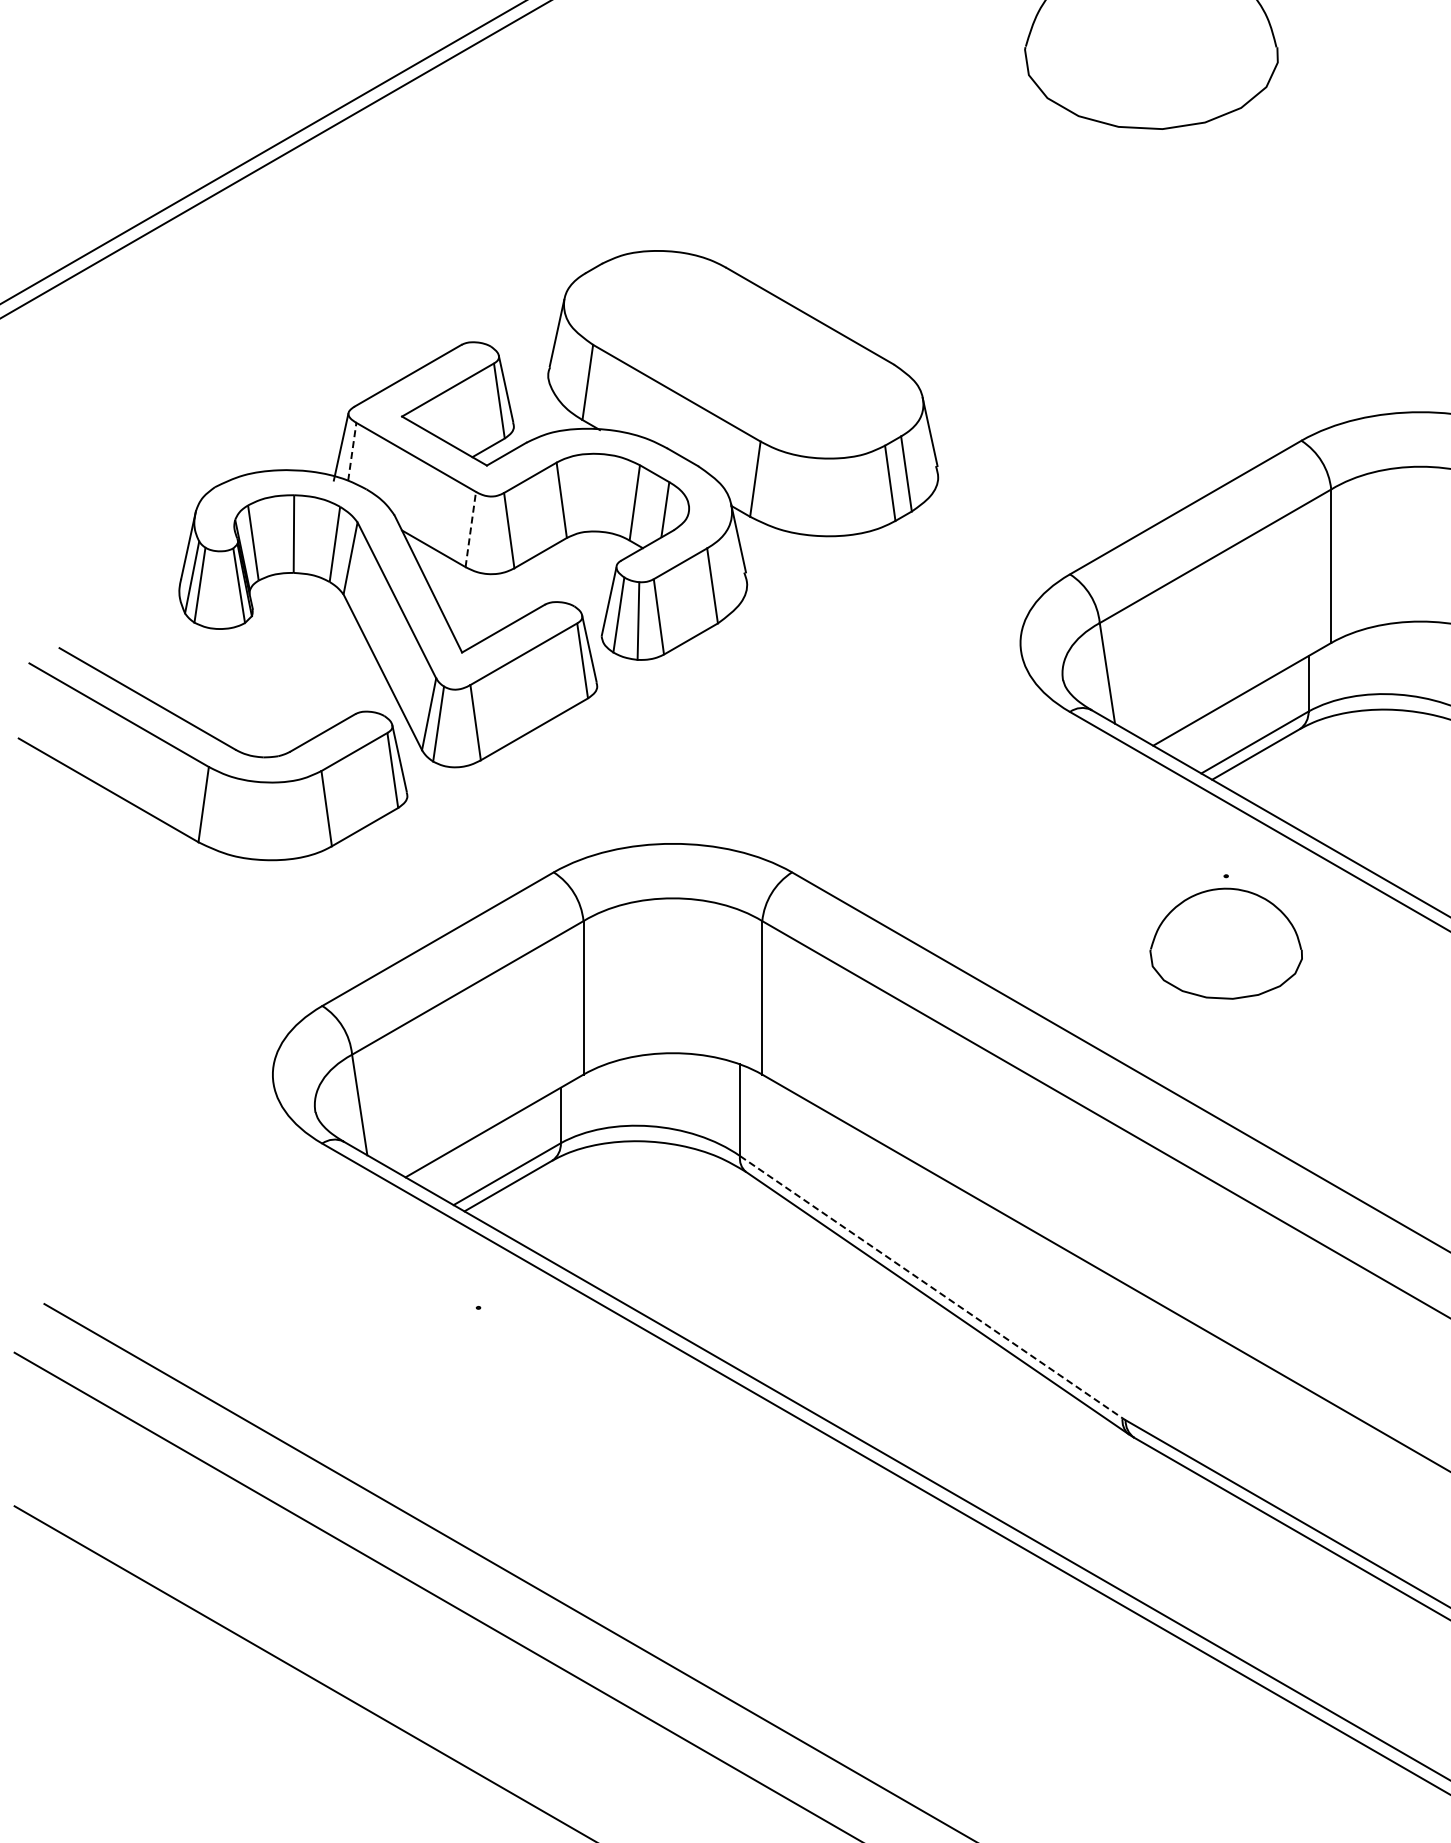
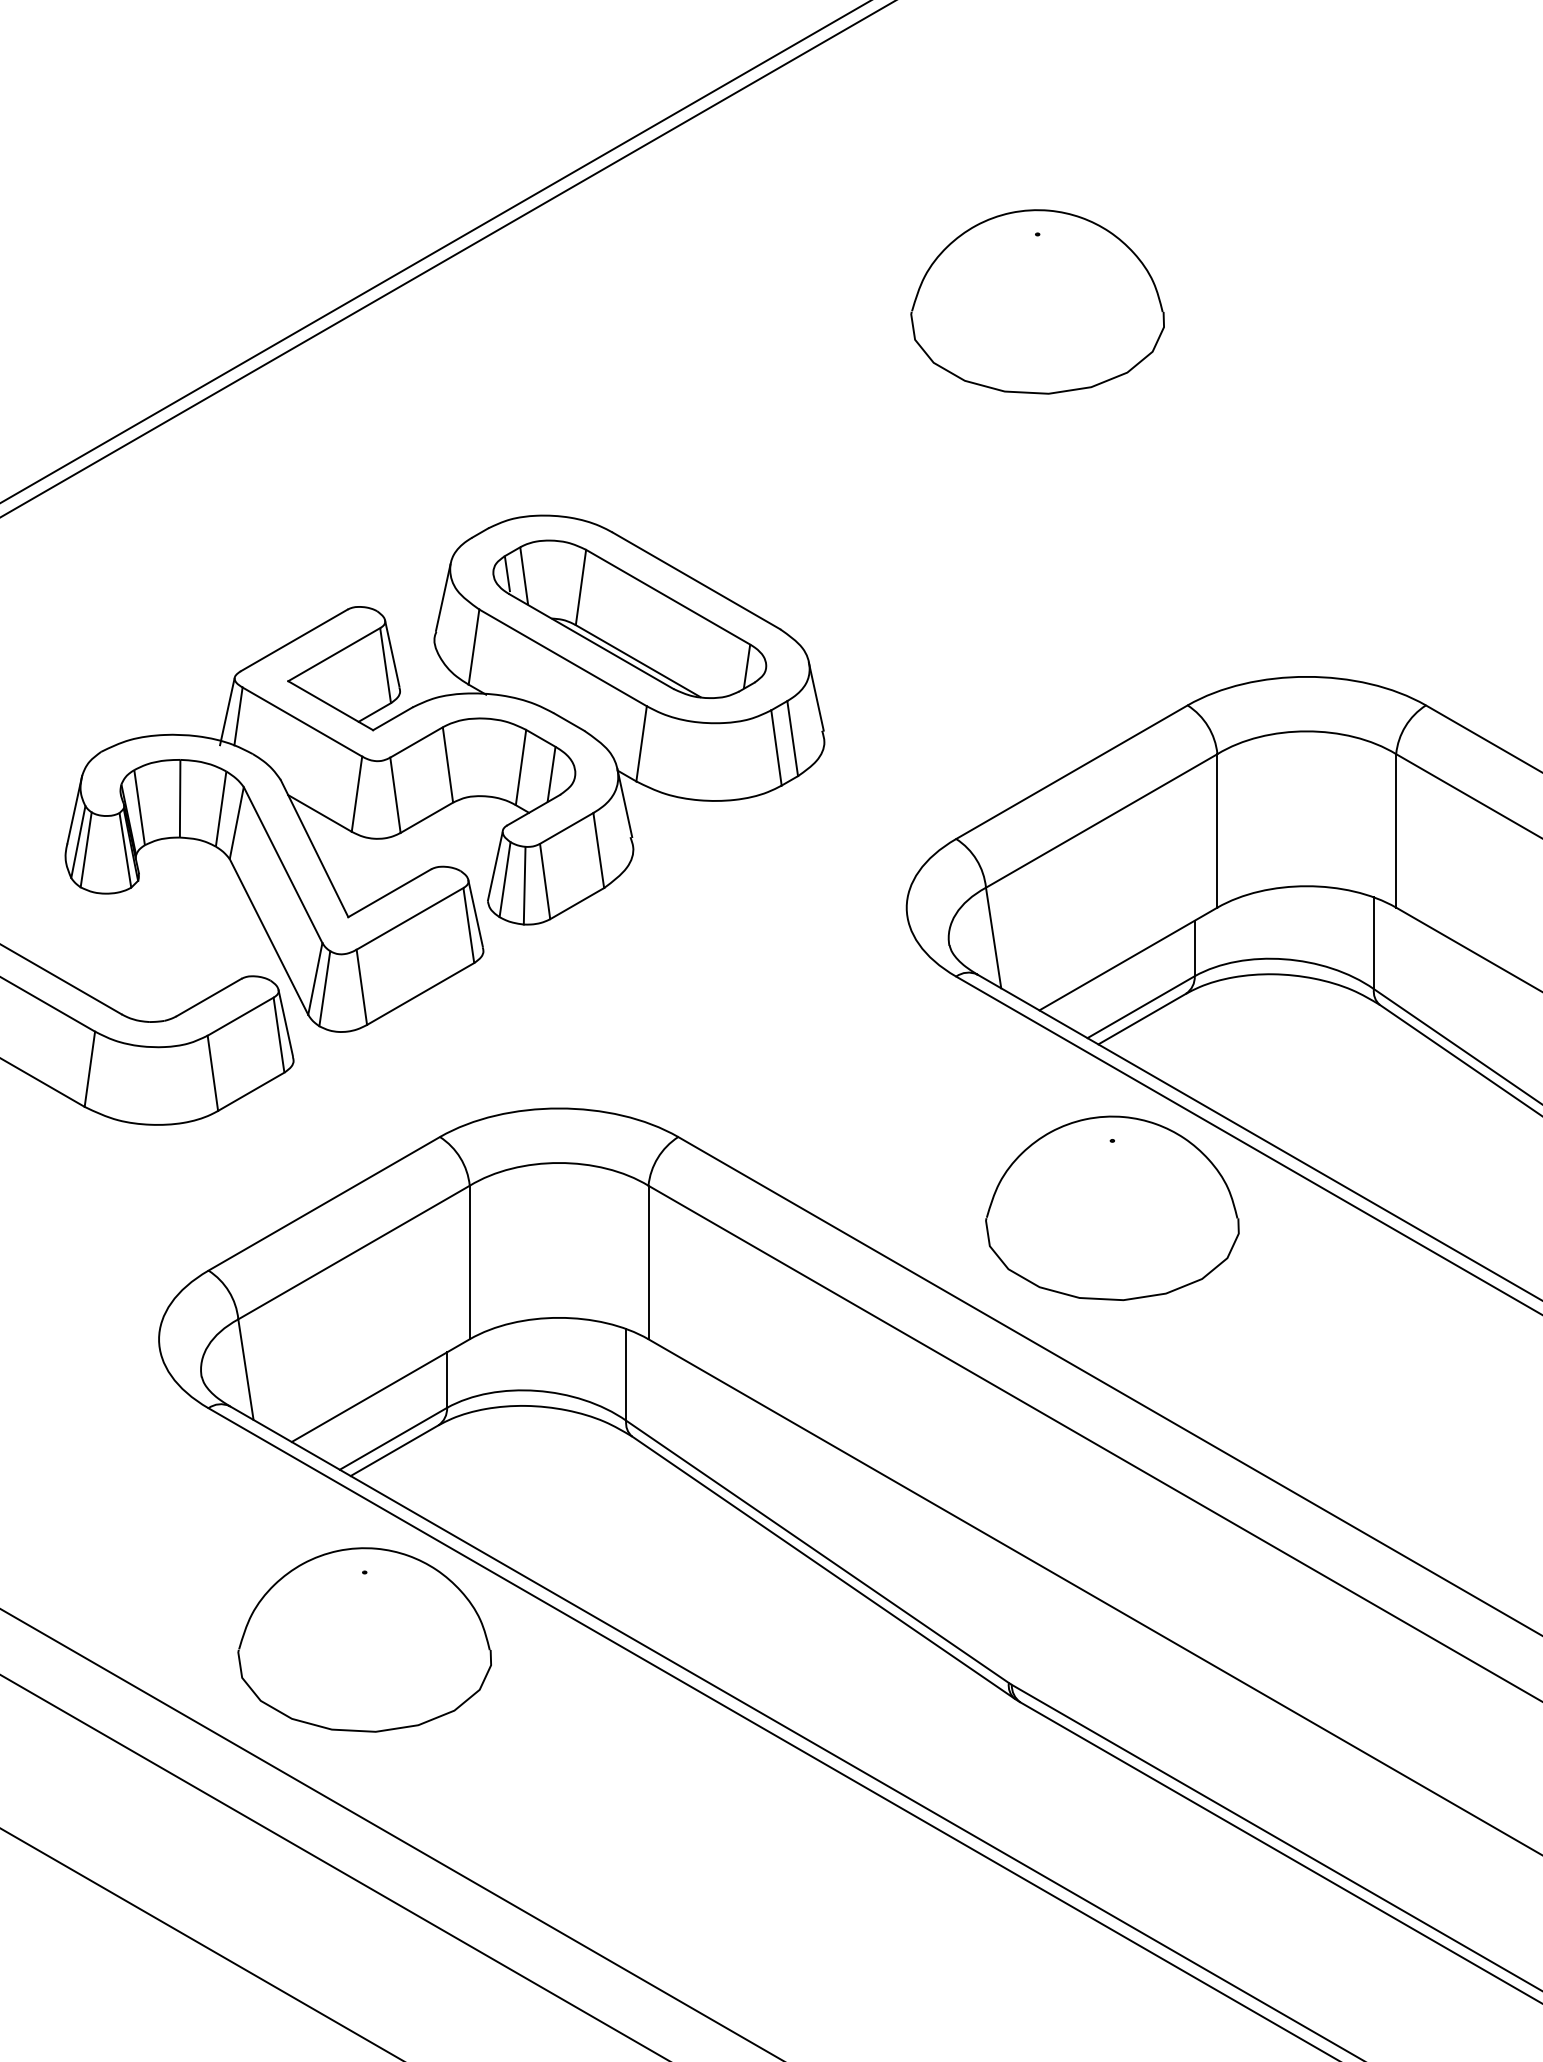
part: (743, 353) -> (629, 618), added
line: (352, 450) -> (238, 715), dashed -> solid
line: (471, 529) -> (357, 794), dashed -> solid
part: (1226, 943) -> (1112, 1208), size x1.67
line: (931, 1286) -> (817, 1551), dashed -> solid
part: (478, 1374) -> (364, 1639), added

